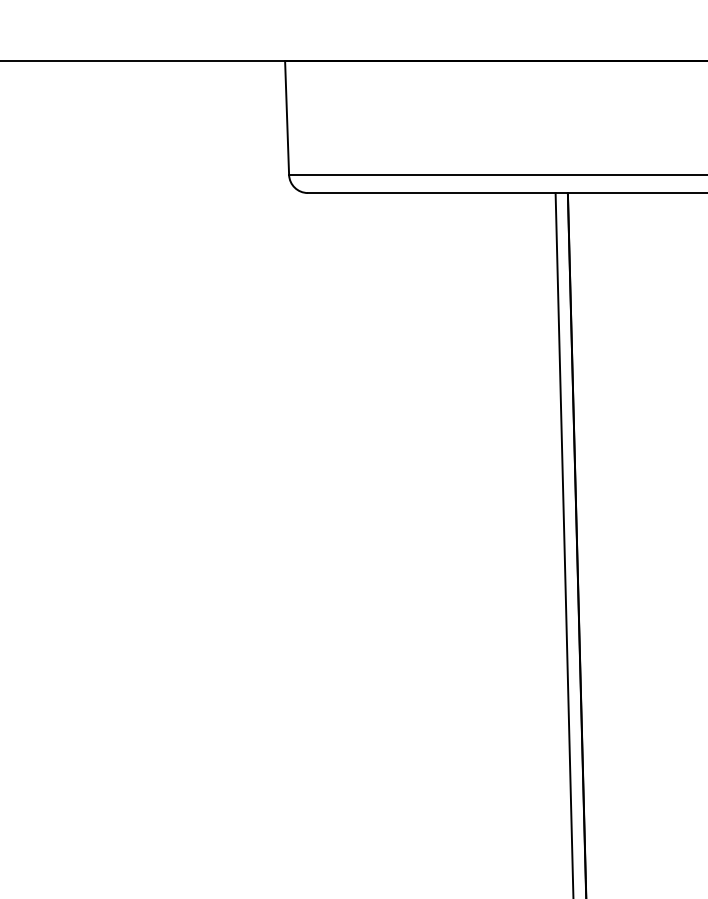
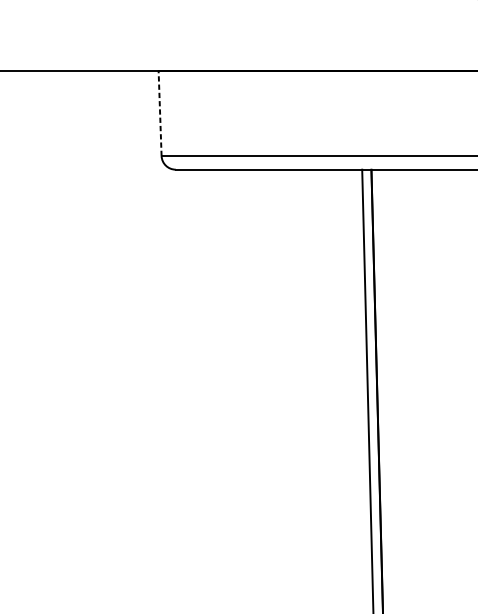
line: (287, 118) -> (160, 113), solid -> dashed

